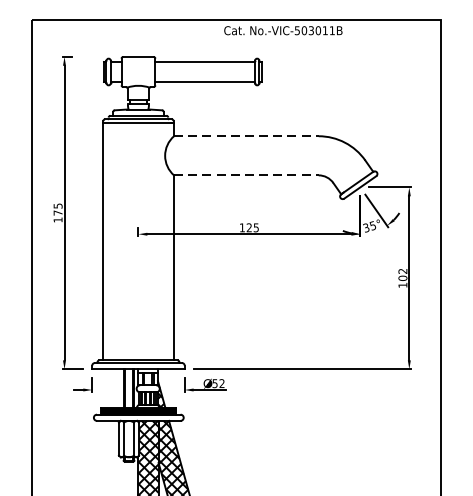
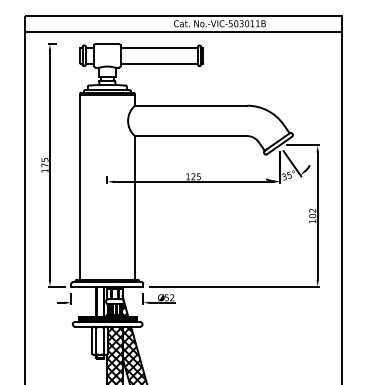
line: (236, 41) -> (183, 32), added
line: (246, 135) -> (191, 105), dashed -> solid
line: (246, 175) -> (191, 136), dashed -> solid

